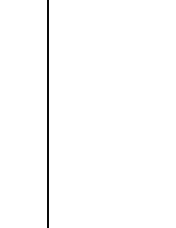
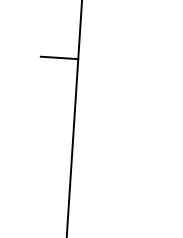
line: (32, 98) -> (59, 58), added

